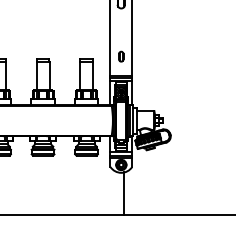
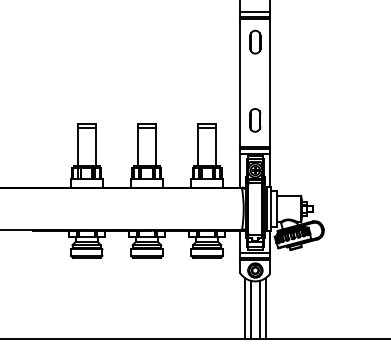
part: (121, 56) -> (255, 120), size x1.67
line: (114, 192) -> (245, 308), added
line: (128, 192) -> (265, 308), added
line: (118, 193) -> (251, 309), added

